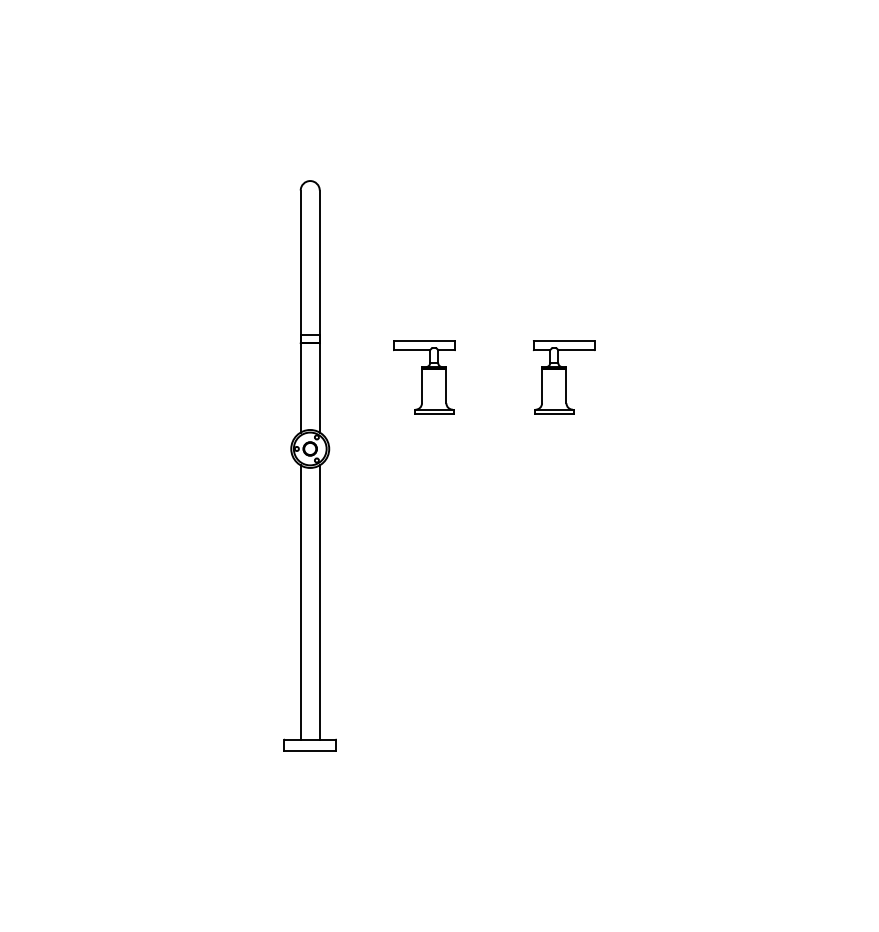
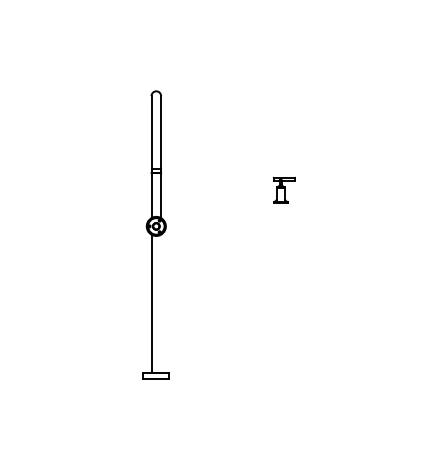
part: (423, 377) -> (213, 190), removed
part: (564, 377) -> (284, 190), size x0.7
line: (320, 601) -> (161, 303), removed

